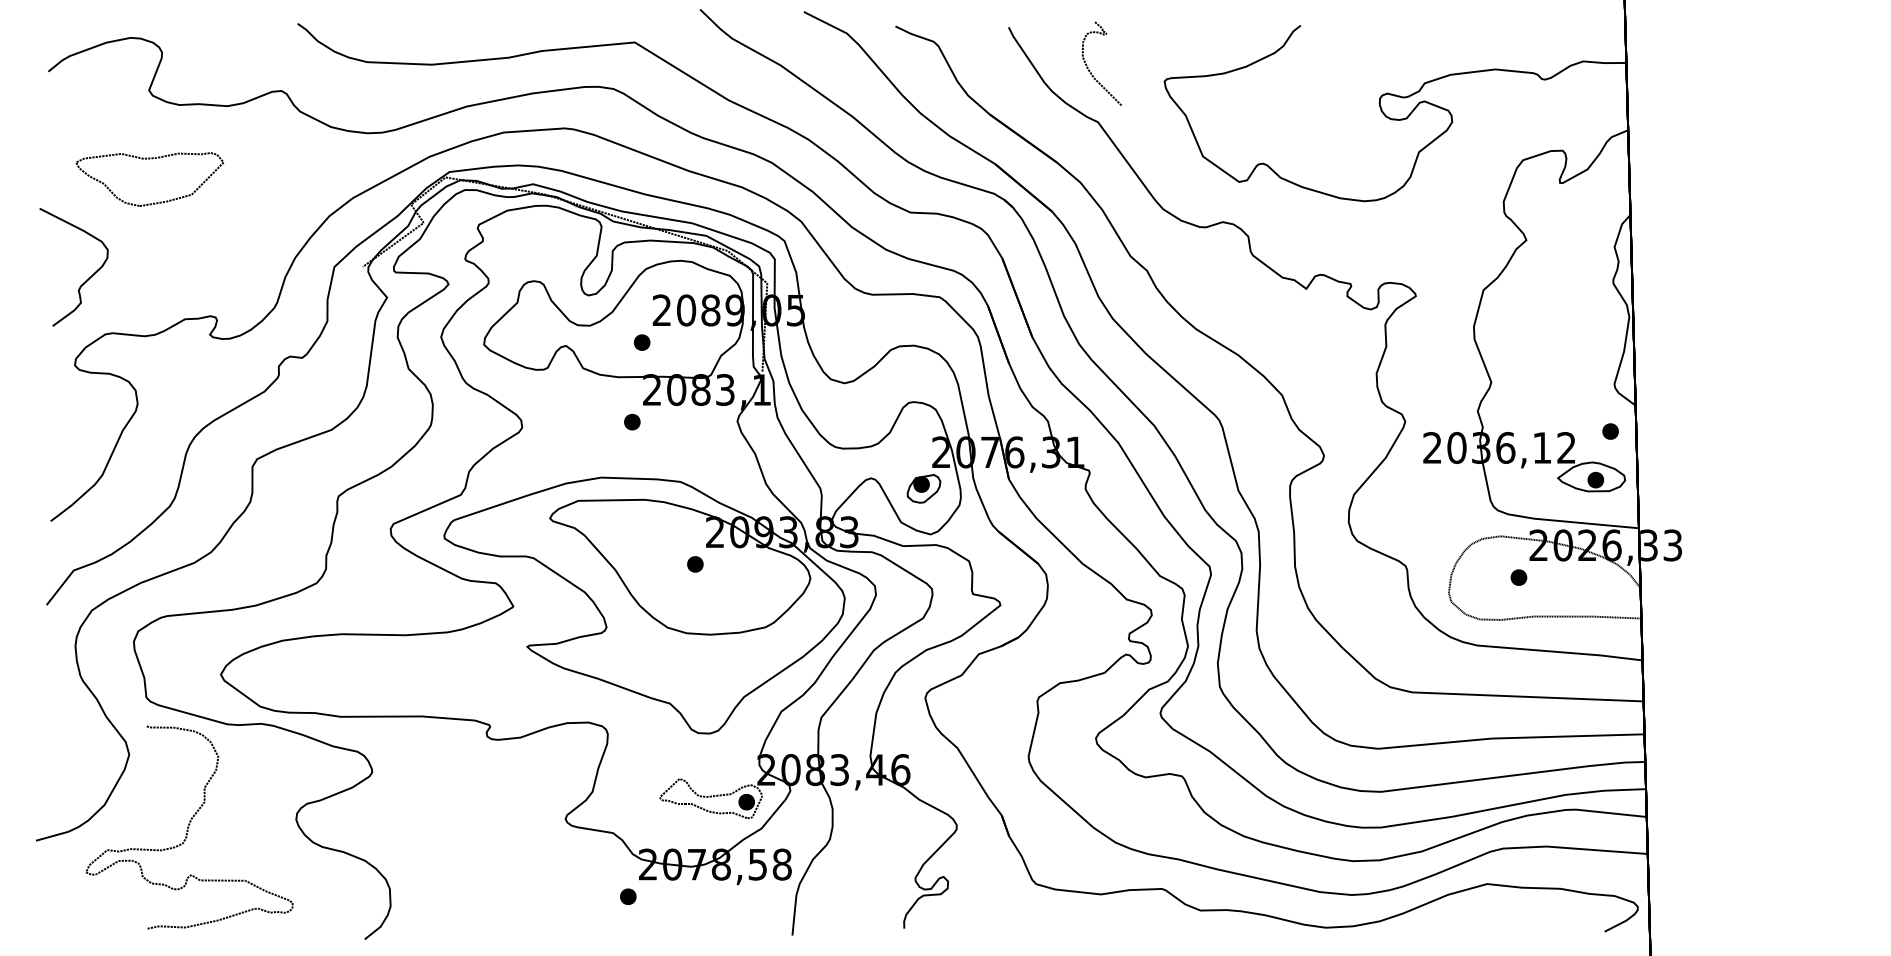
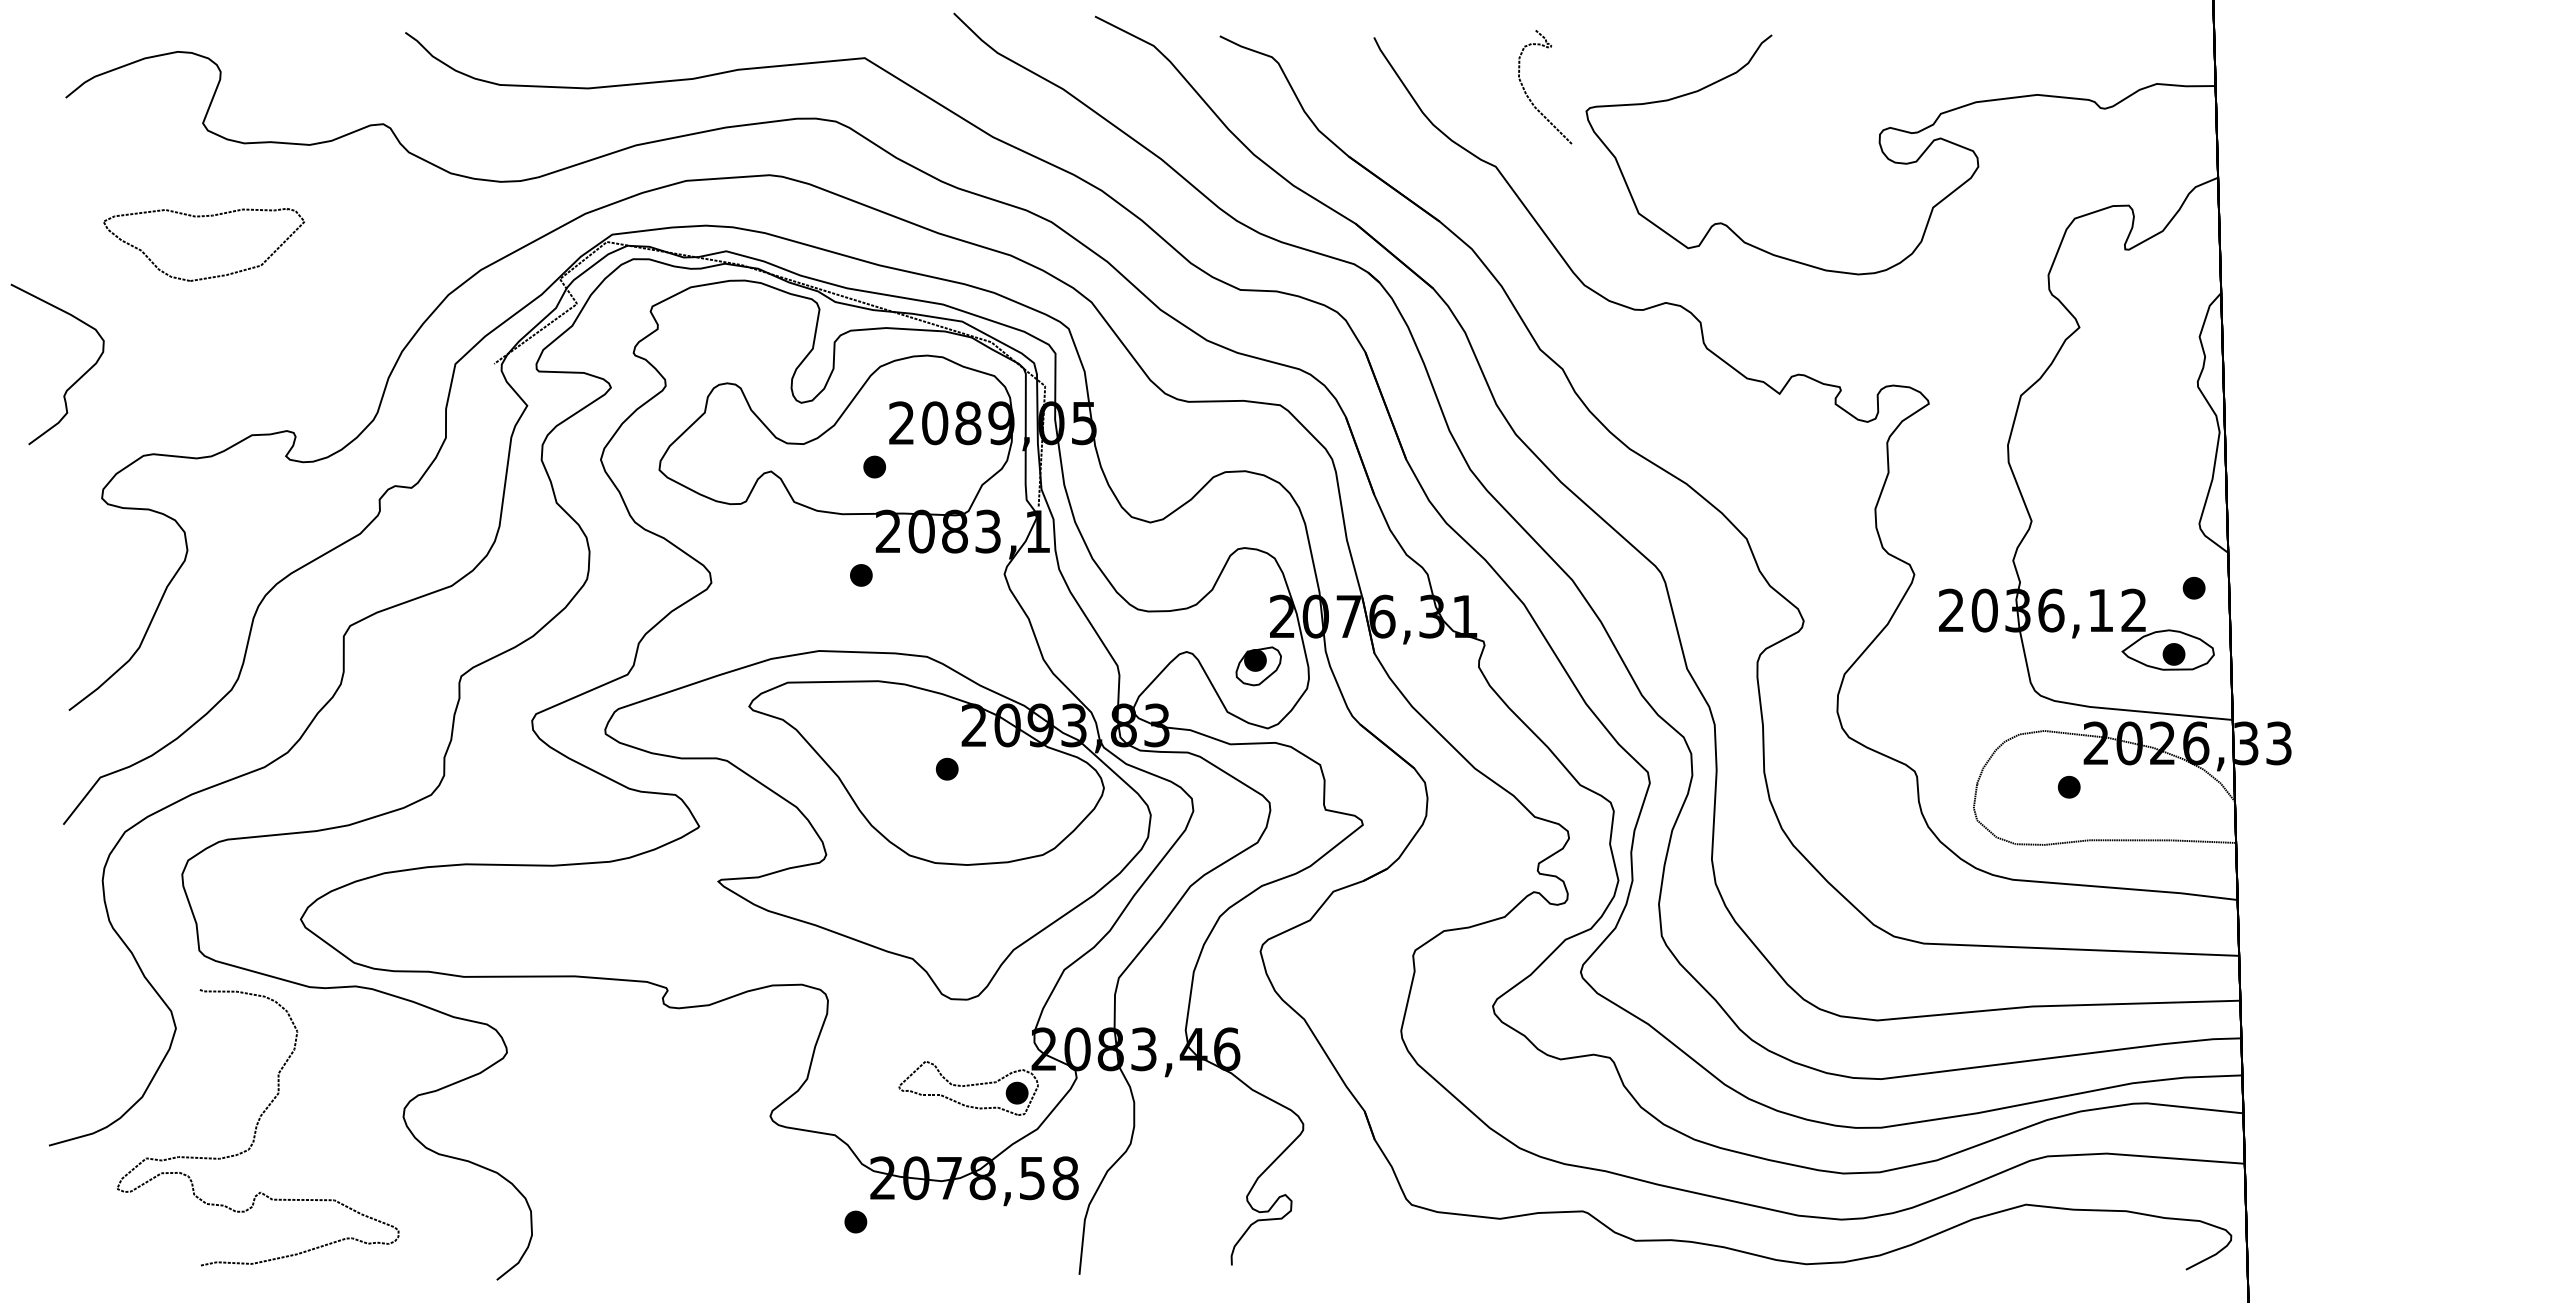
curve: (1091, 72) -> (1530, 98), moved
curve: (87, 279) -> (75, 381), moved

